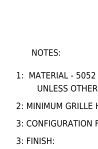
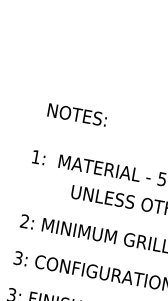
text: (45, 52) -> (76, 114), moved

